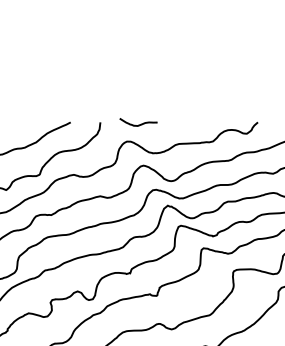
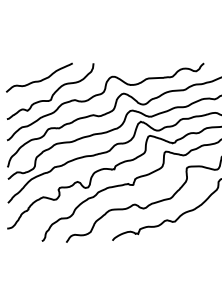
curve: (137, 124) -> (119, 64), removed

